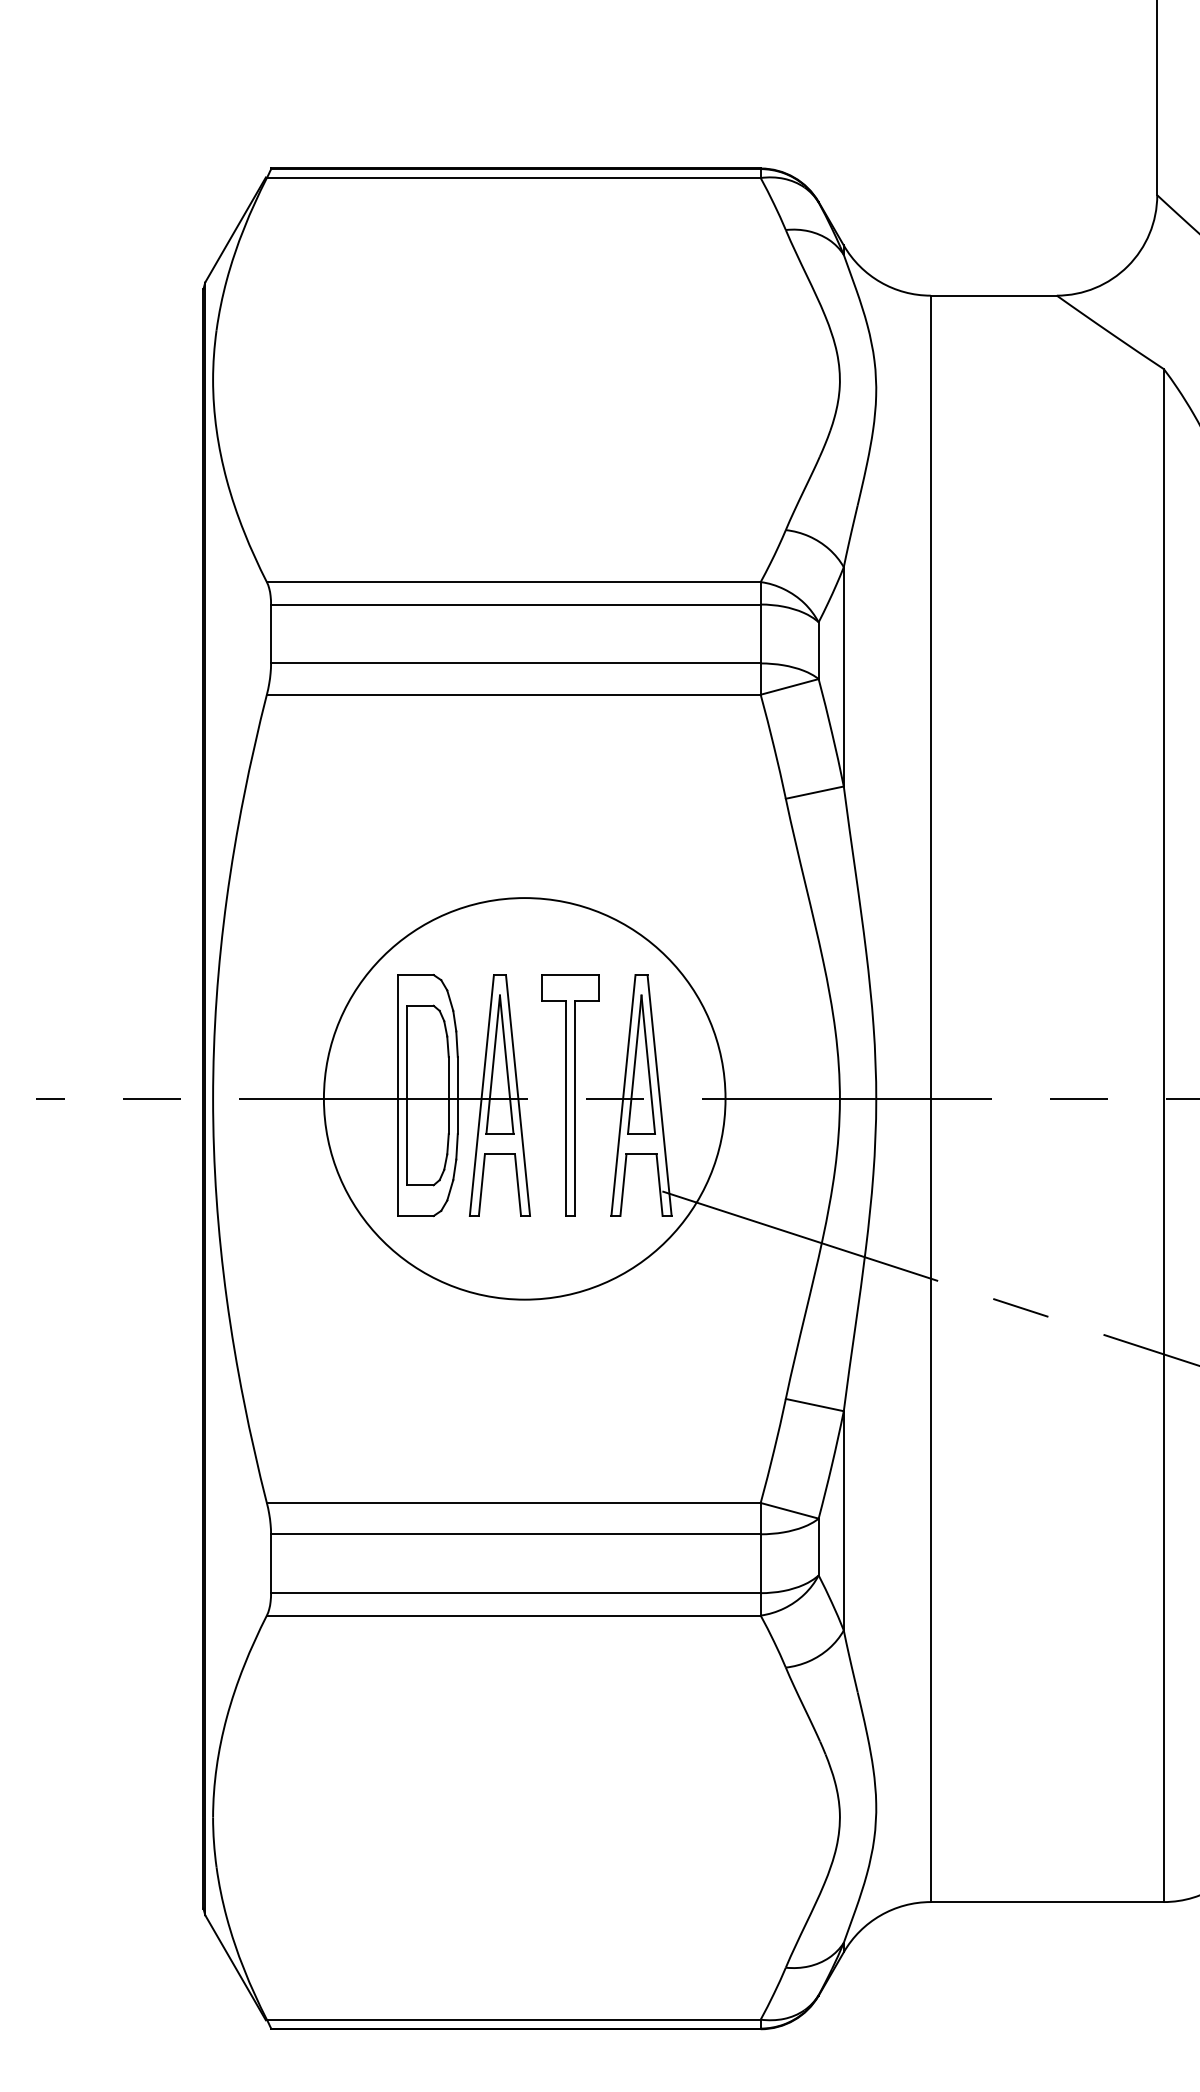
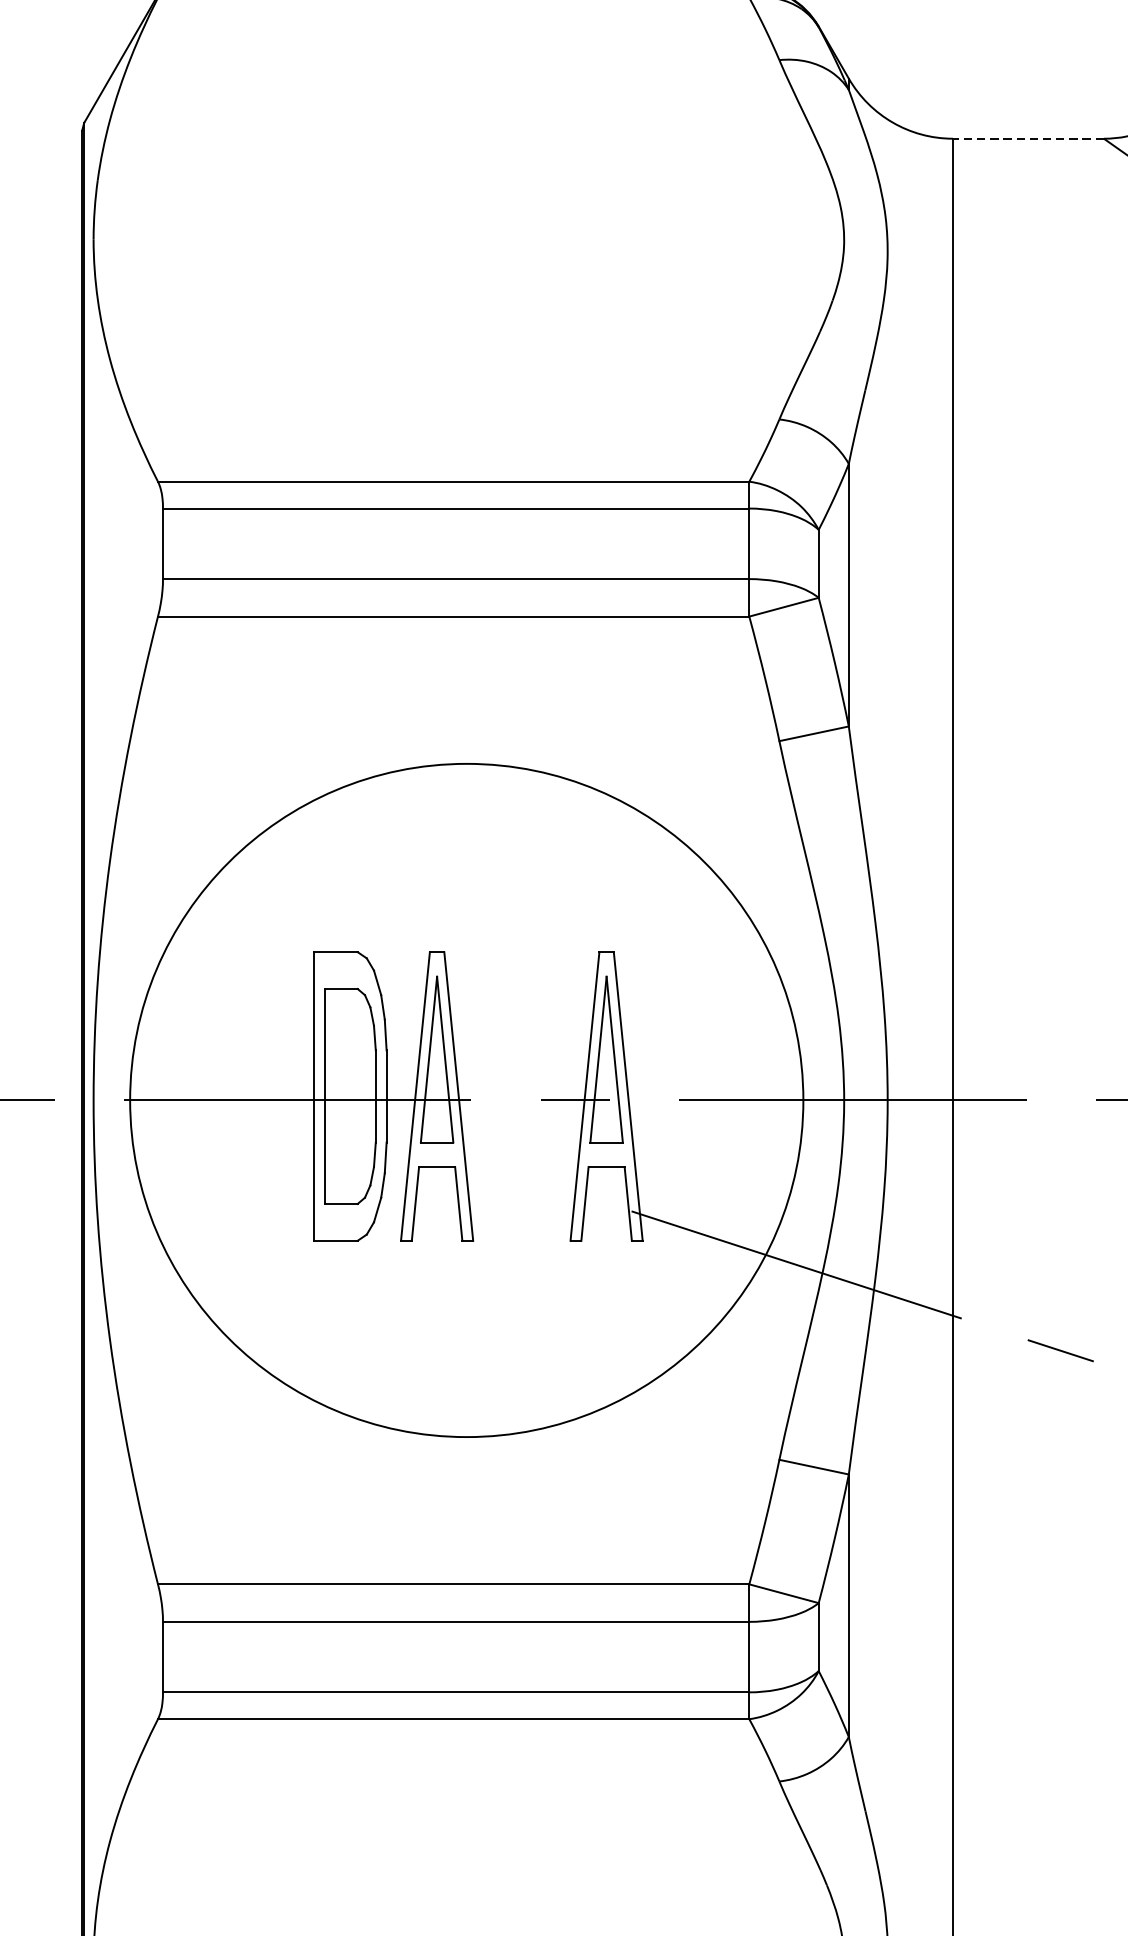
line: (993, 295) -> (1028, 138), solid -> dashed
part: (570, 1095) -> (521, 1096), removed
circle: (524, 1098) -> (466, 1100), size x1.4

